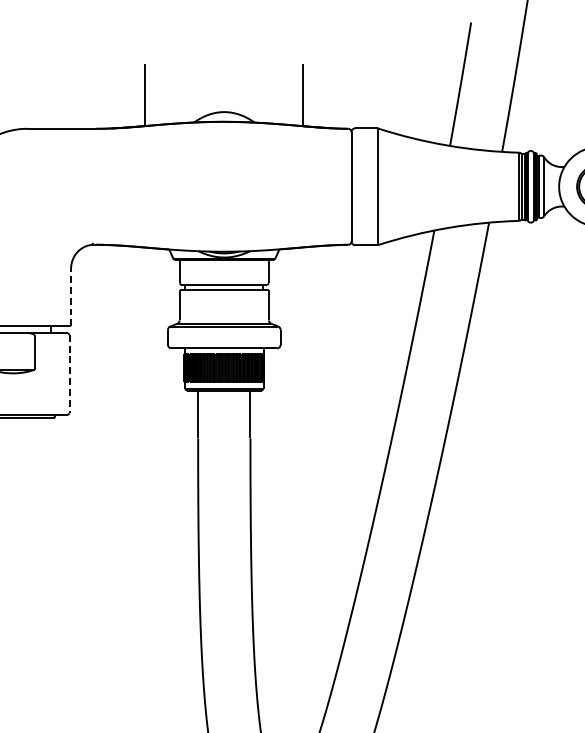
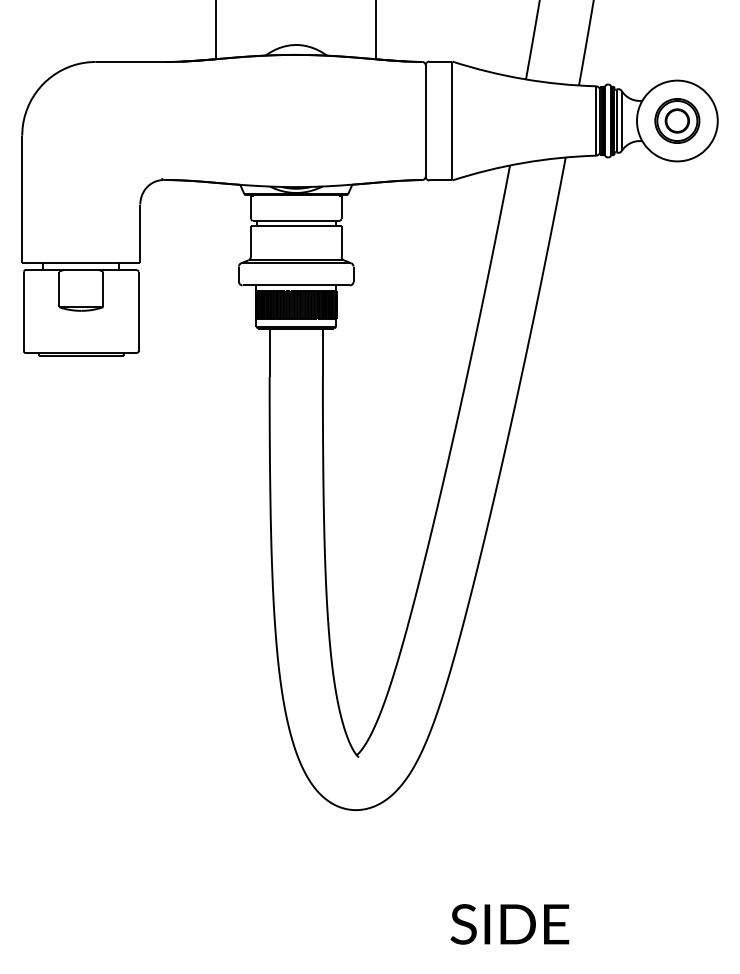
line: (71, 297) -> (140, 233), dashed -> solid
line: (69, 373) -> (138, 311), dashed -> solid

